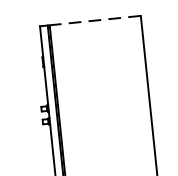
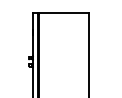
line: (94, 20) -> (63, 12), dashed -> solid

